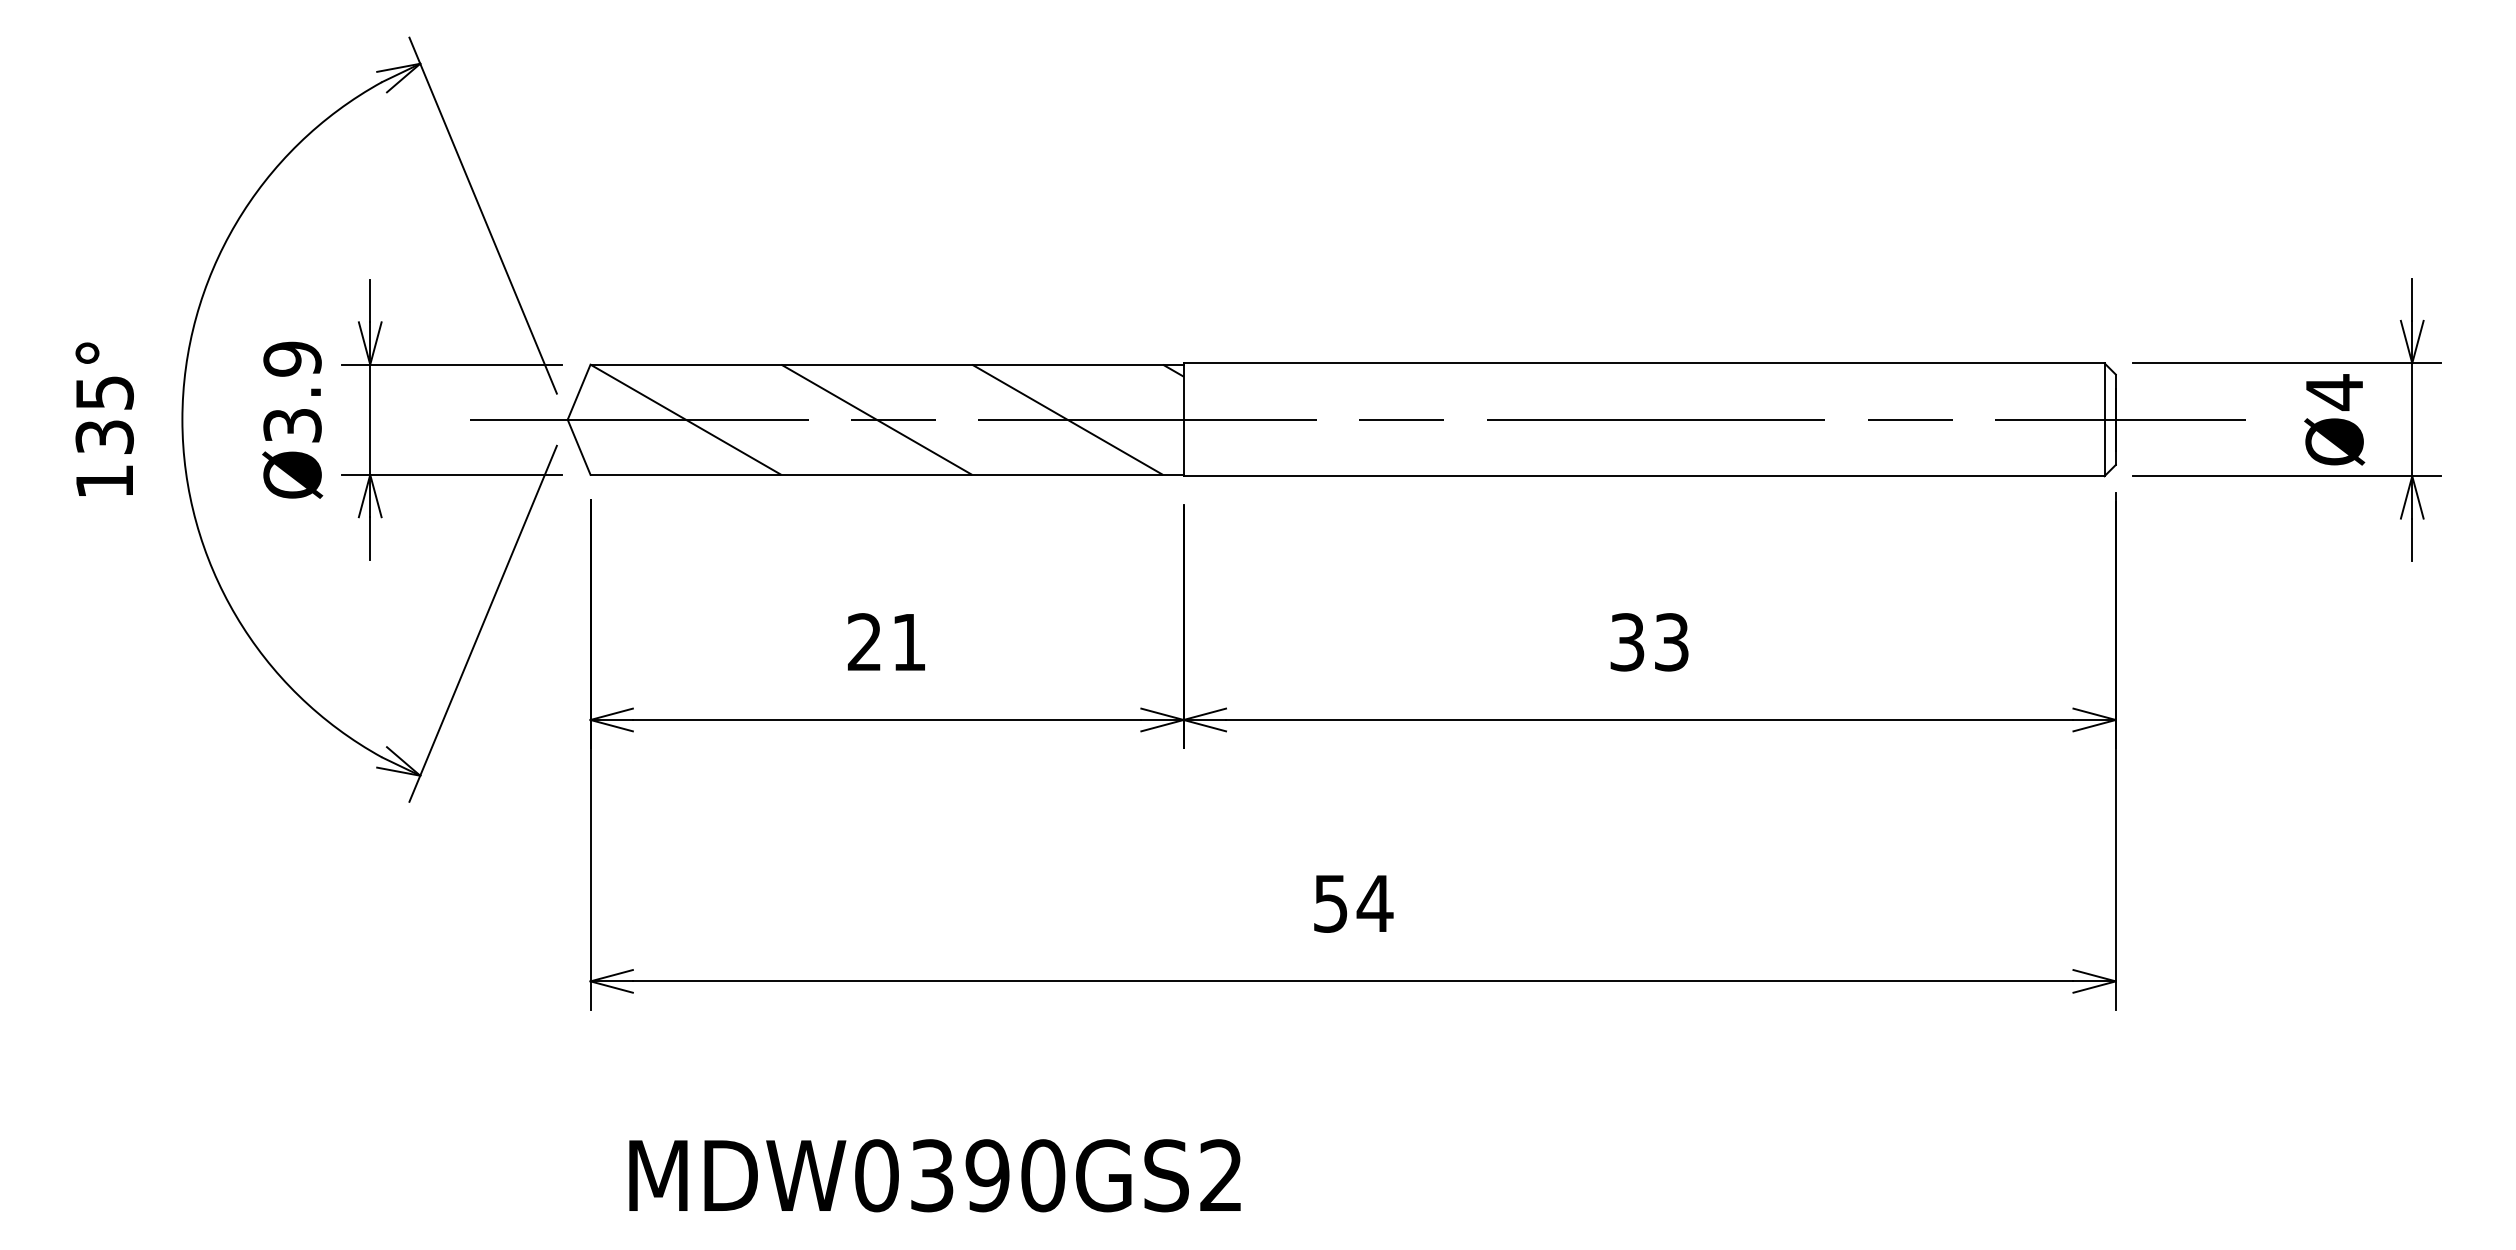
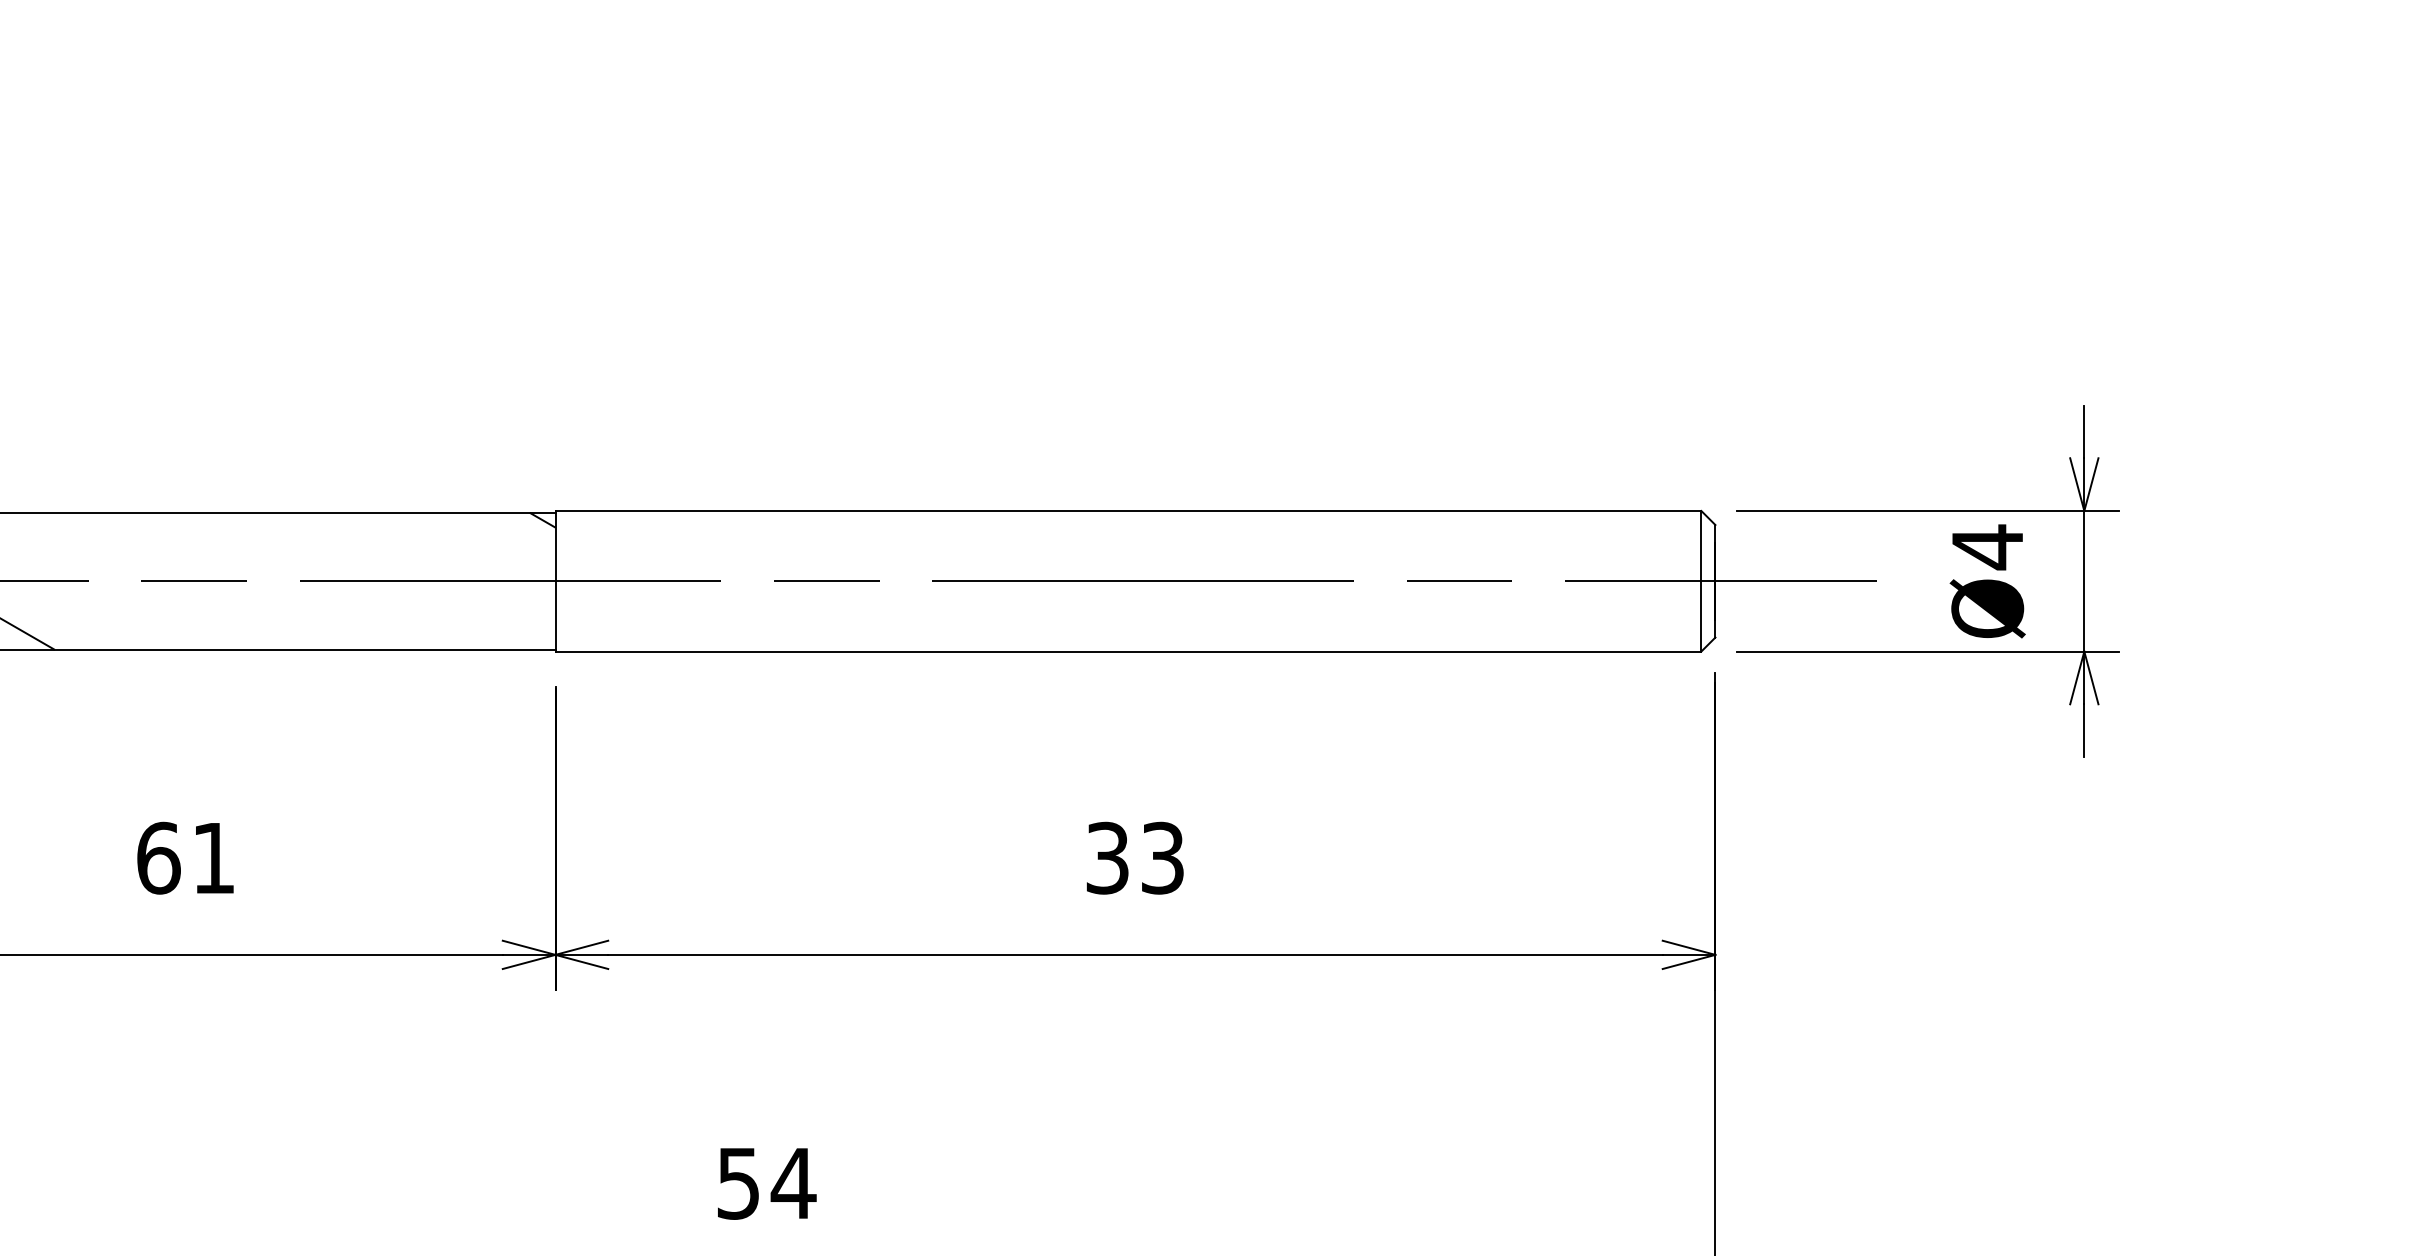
line: (876, 419) -> (173, 580), removed
line: (1067, 419) -> (410, 580), removed
text: (864, 642) -> (158, 858), 21 -> 61

